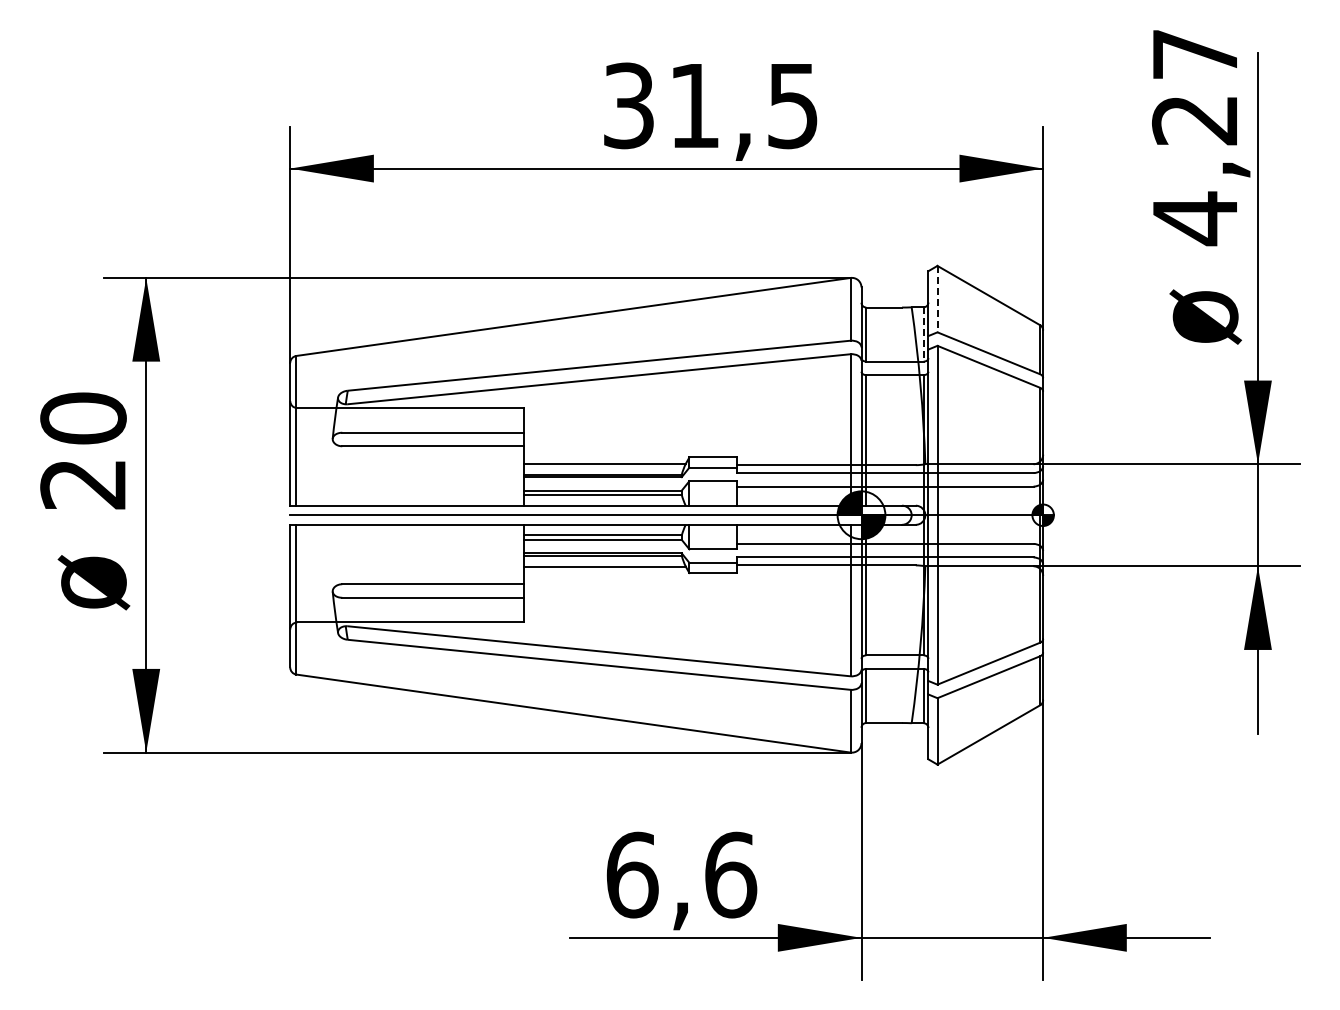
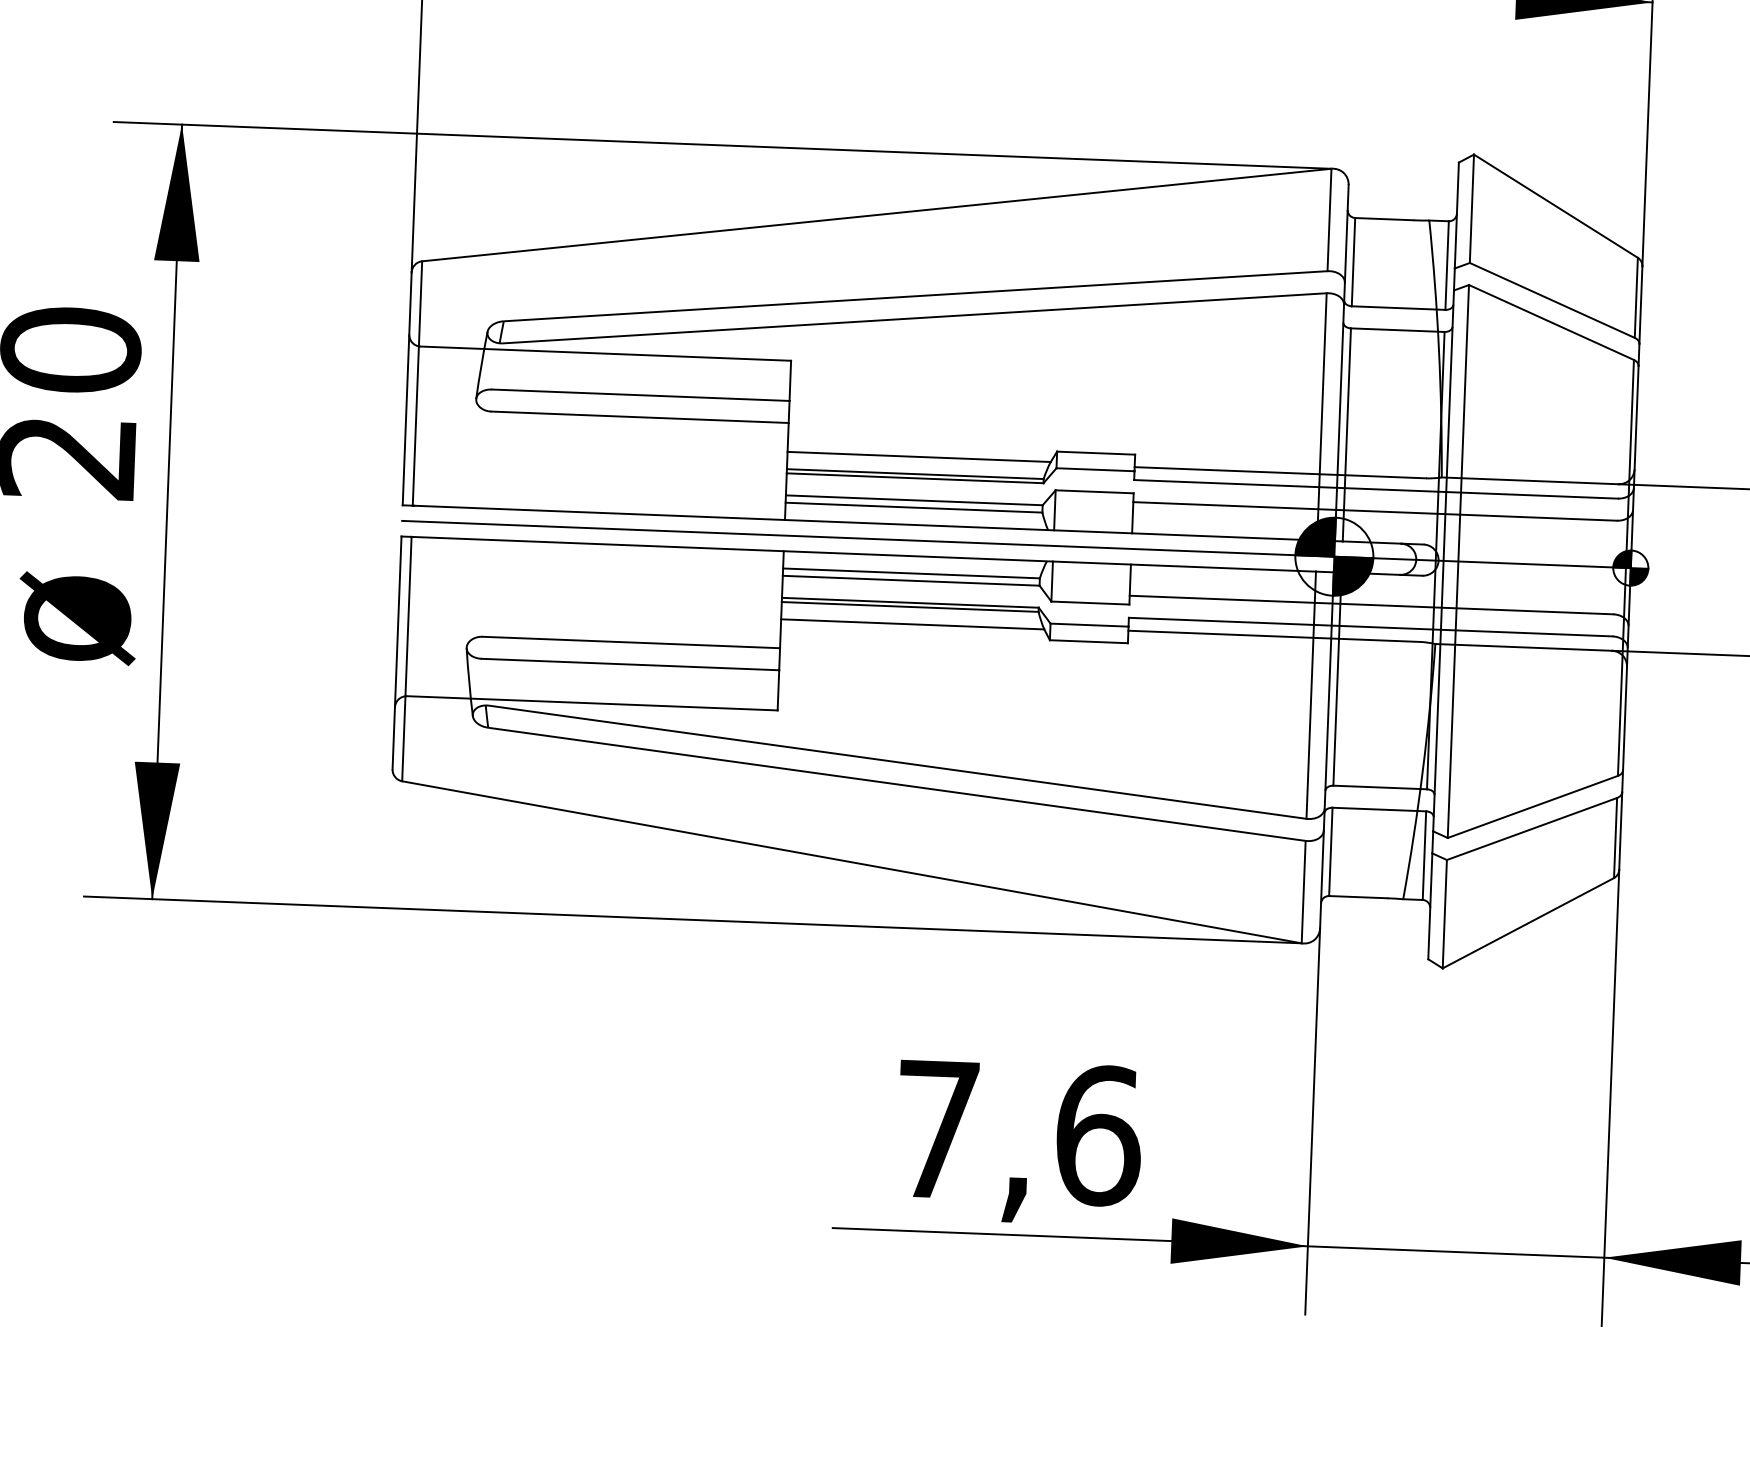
line: (937, 299) -> (1471, 209), dashed -> solid
line: (923, 334) -> (1446, 265), dashed -> solid
text: (632, 874) -> (938, 1128), 6,6 -> 7,6

